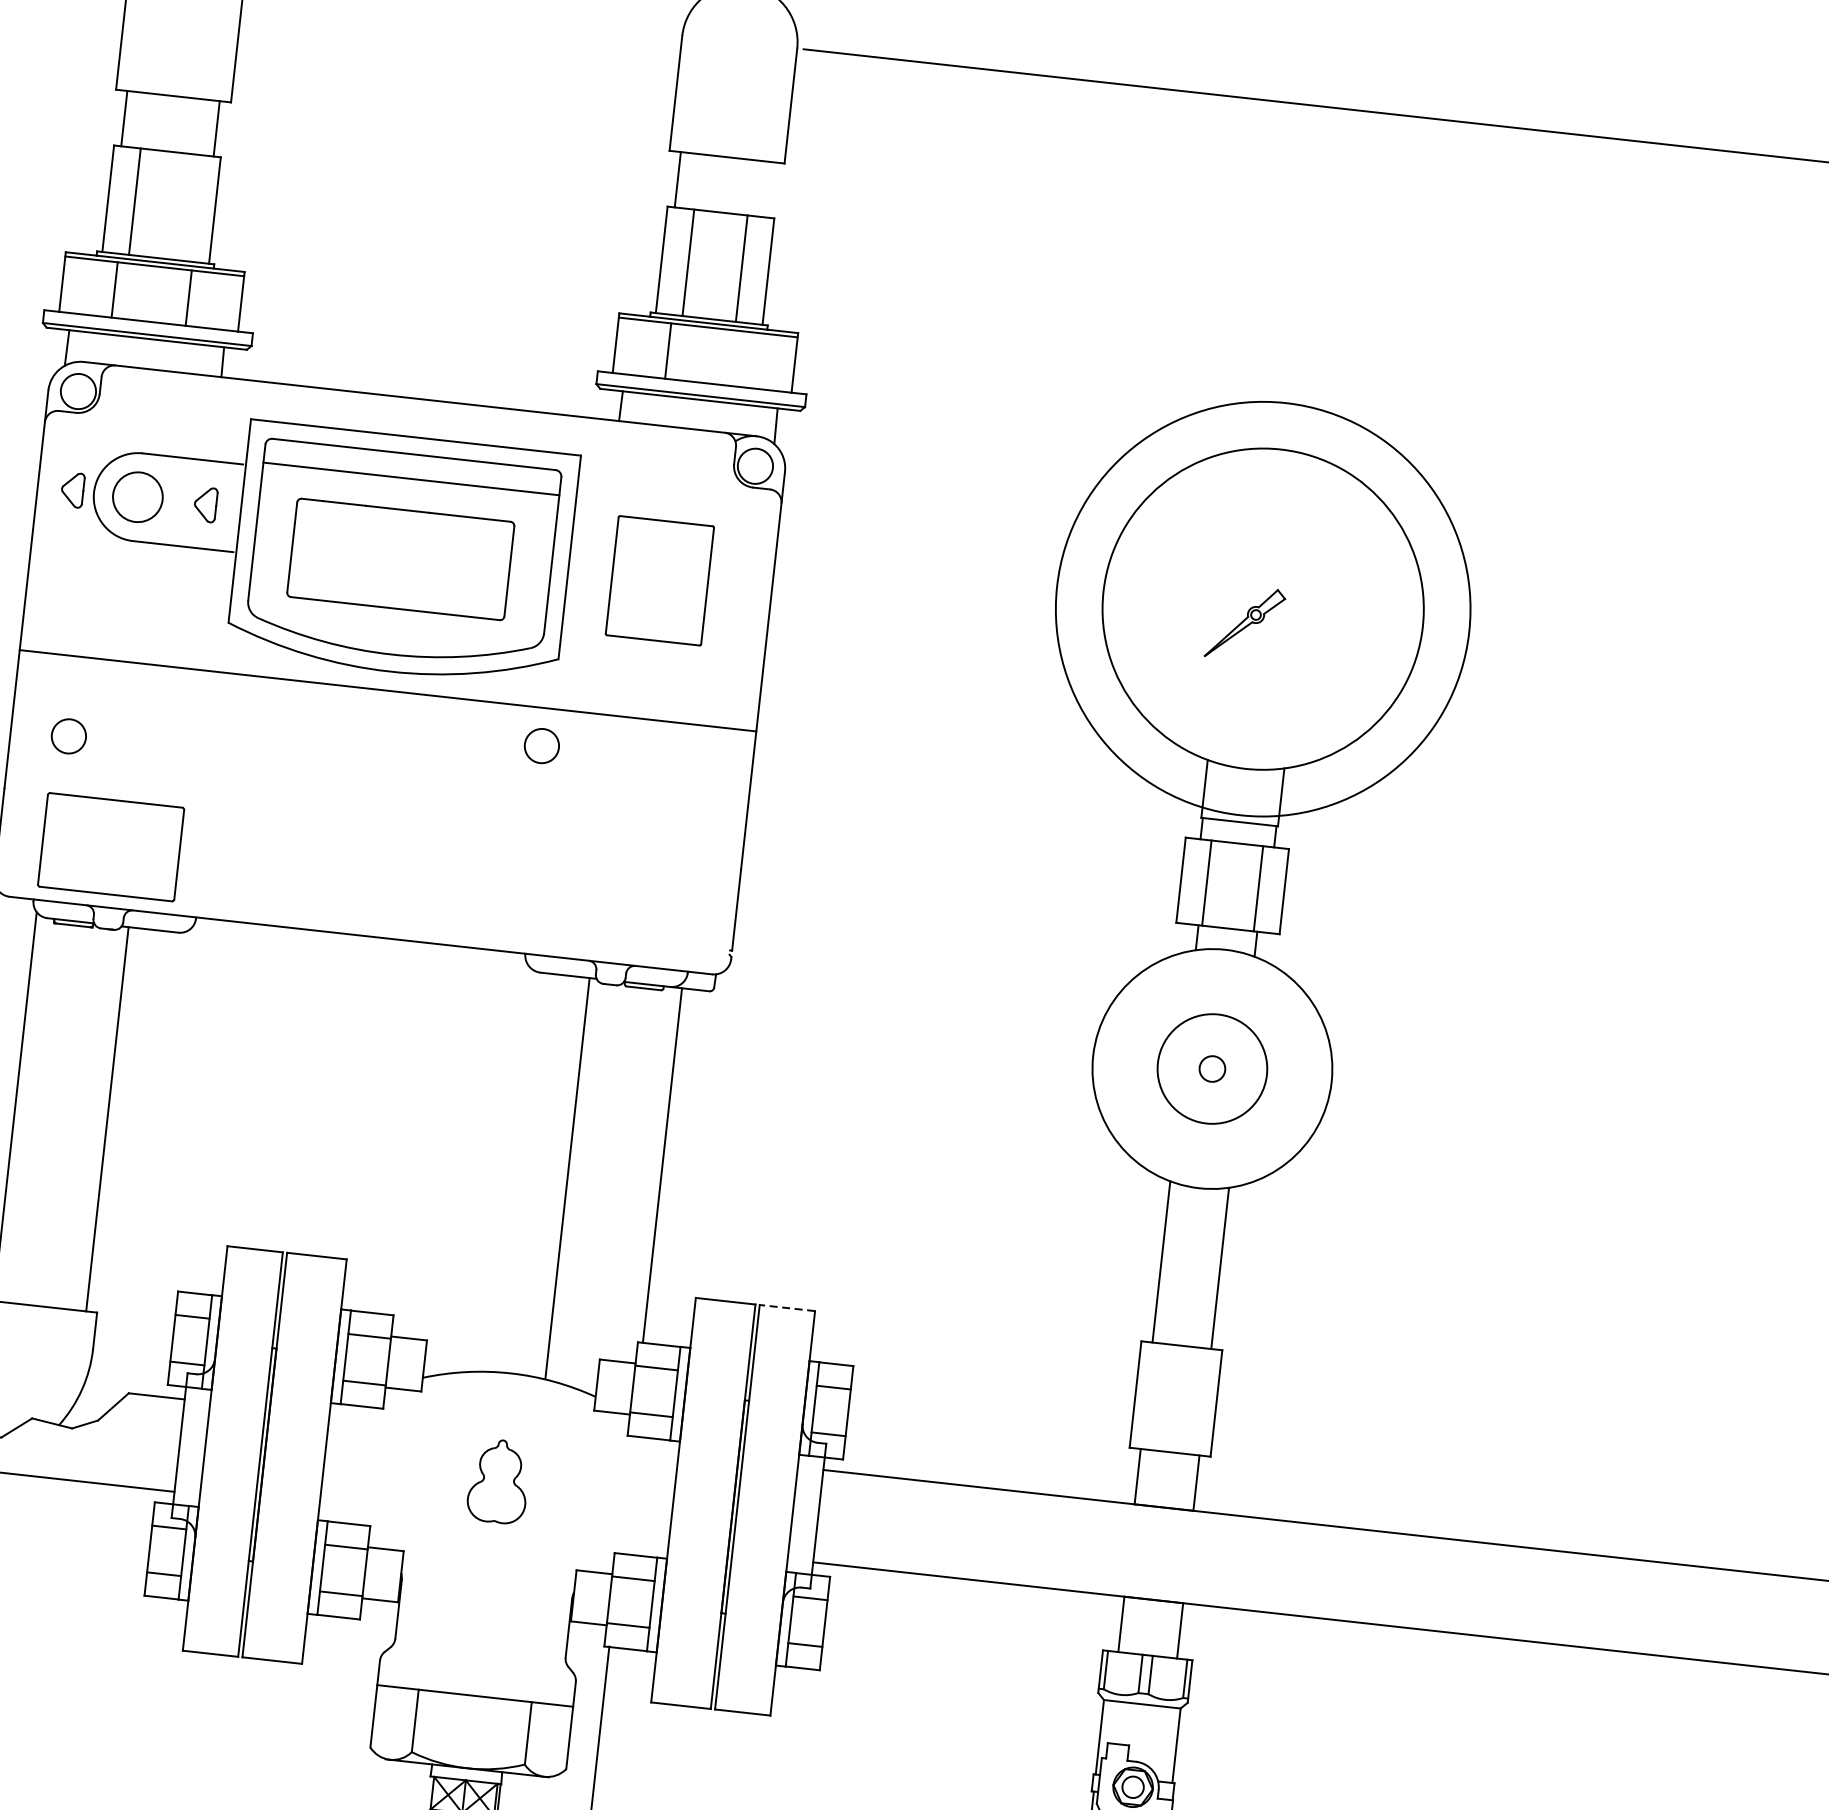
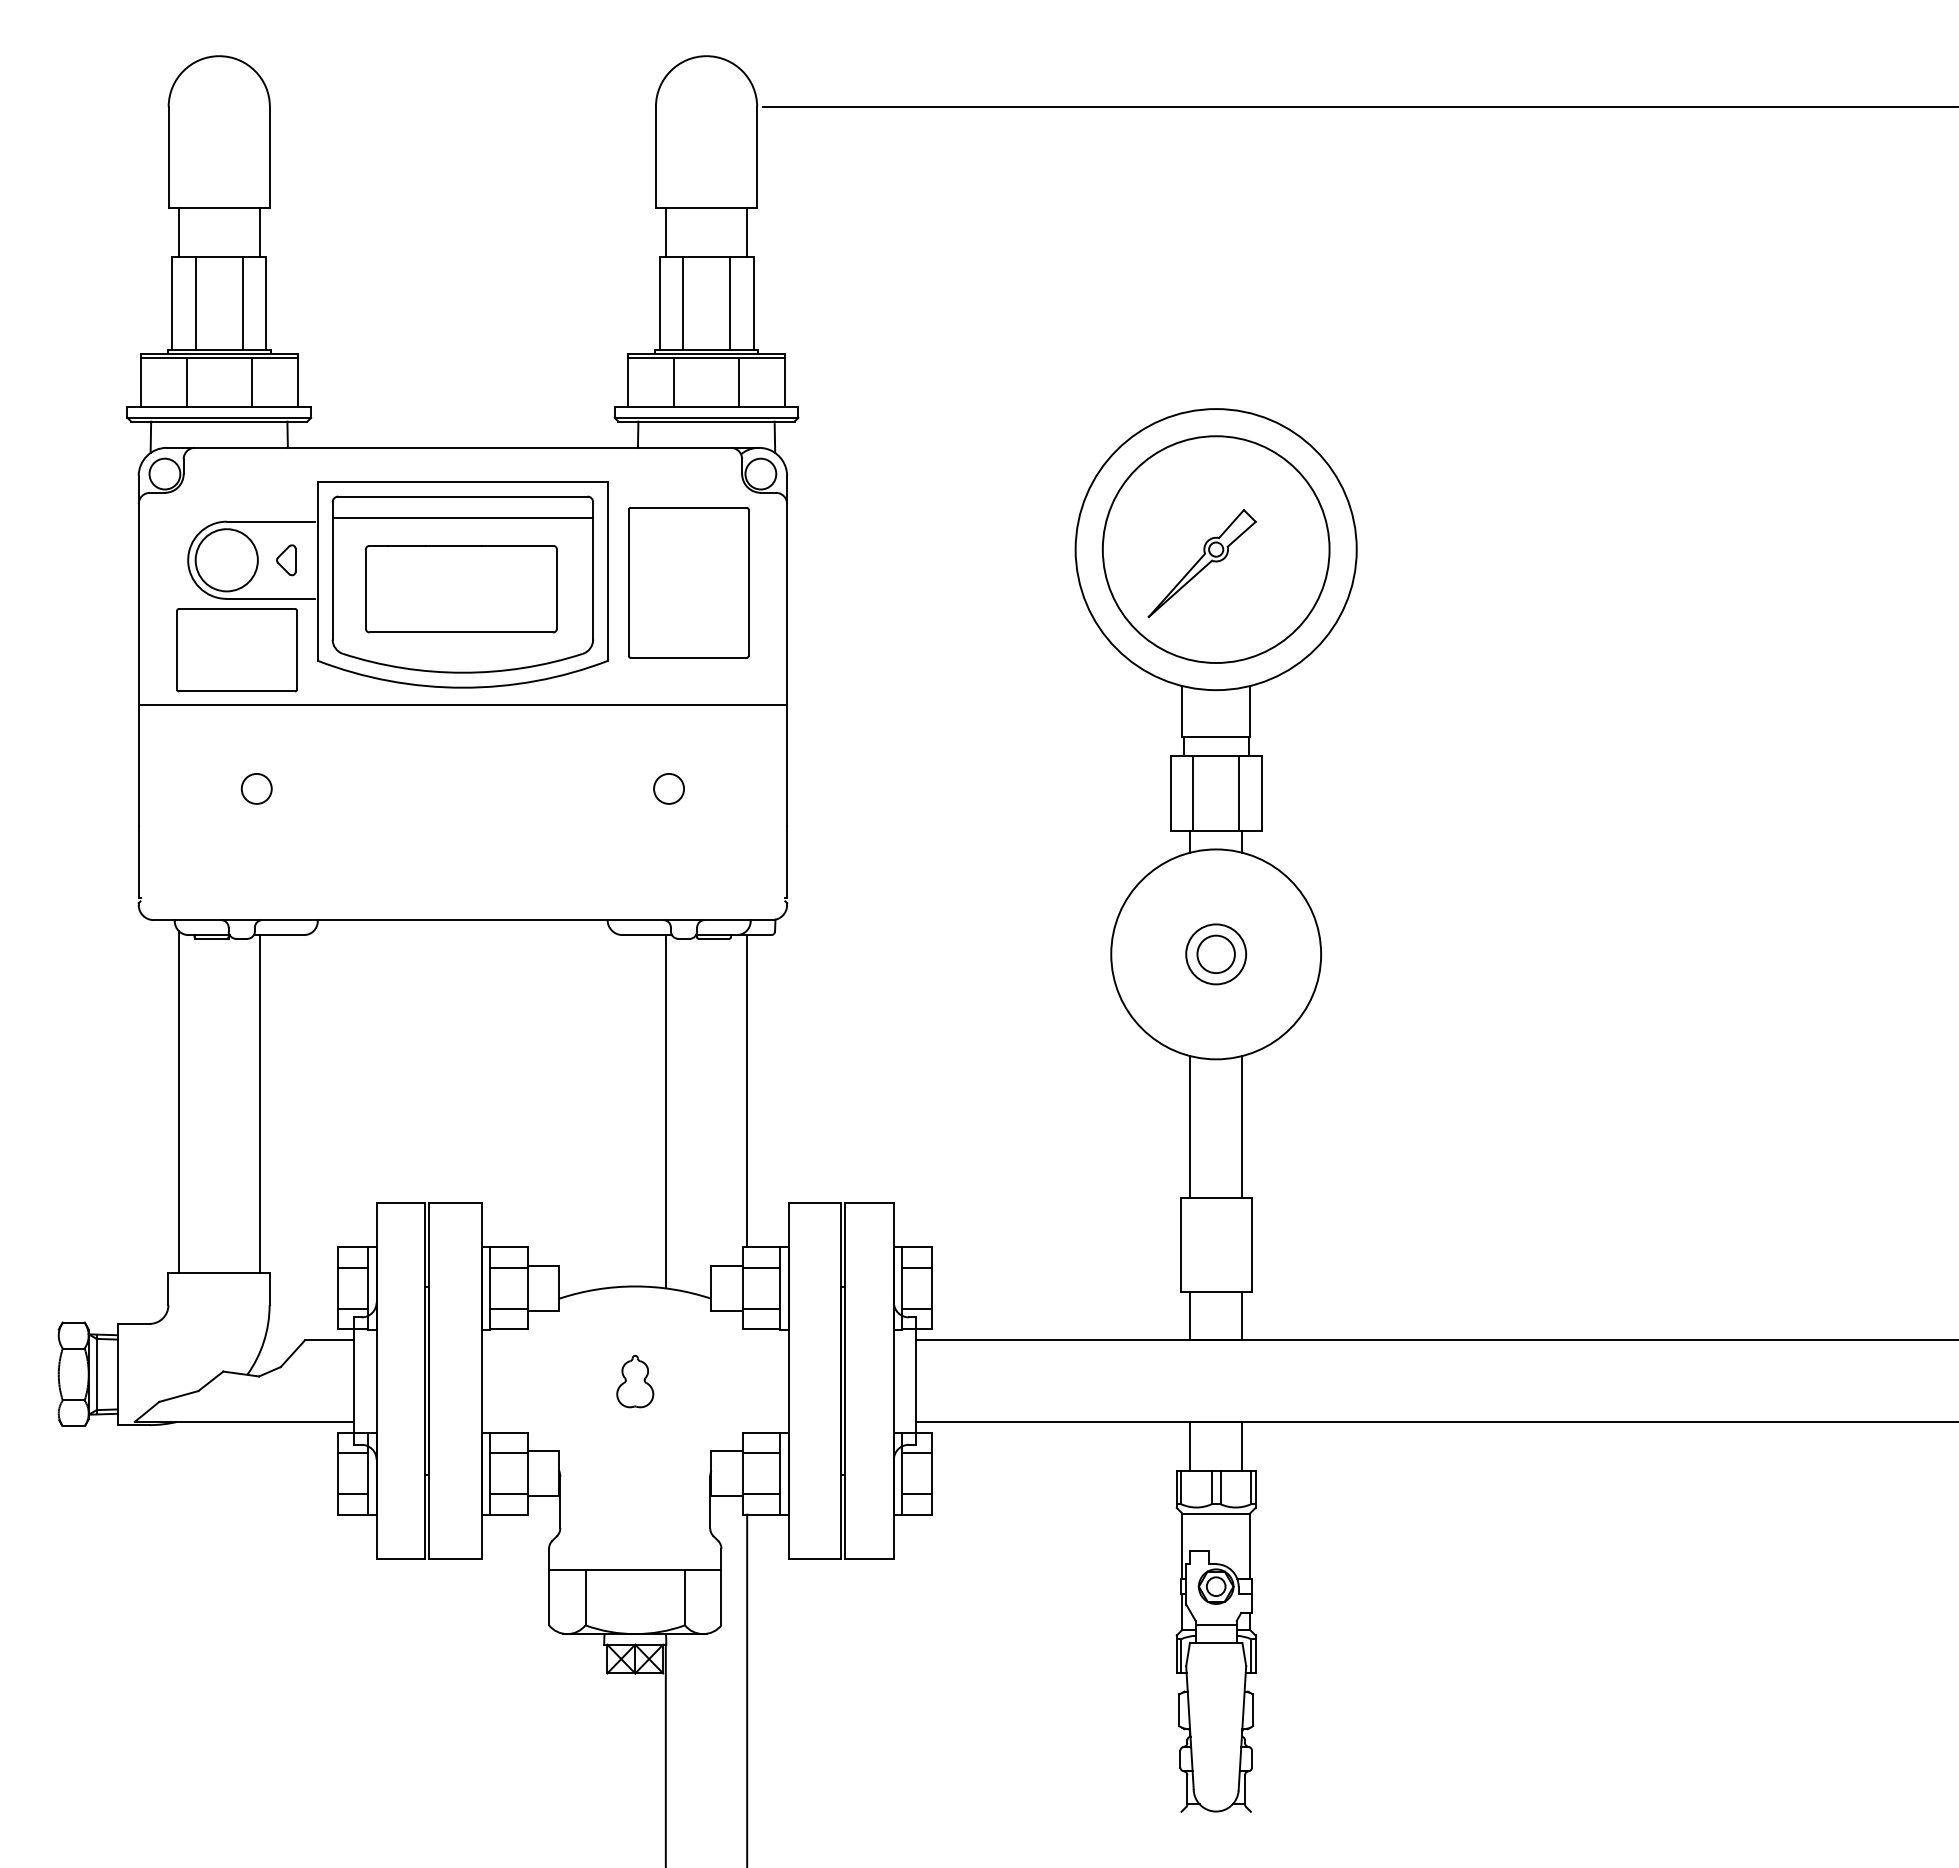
line: (770, 189) -> (747, 231), added
line: (187, 207) -> (242, 303), added
line: (742, 358) -> (739, 381), added
part: (72, 490) -> (169, 560), removed
circle: (137, 497) -> (226, 560), size x1.43
part: (659, 580) -> (688, 582), size x1.43
circle: (1262, 608) -> (1215, 549), size x0.62
part: (1244, 623) -> (1201, 563), size x1.67
circle: (68, 735) -> (256, 788), moved
circle: (541, 745) -> (668, 788), moved
part: (110, 847) -> (236, 650), moved
circle: (1211, 1069) -> (1215, 954), size x1.67
circle: (1212, 1069) -> (1216, 954), size x0.62
line: (787, 1308) -> (869, 1203), dashed -> solid
part: (499, 1481) -> (635, 1381), size x0.71

